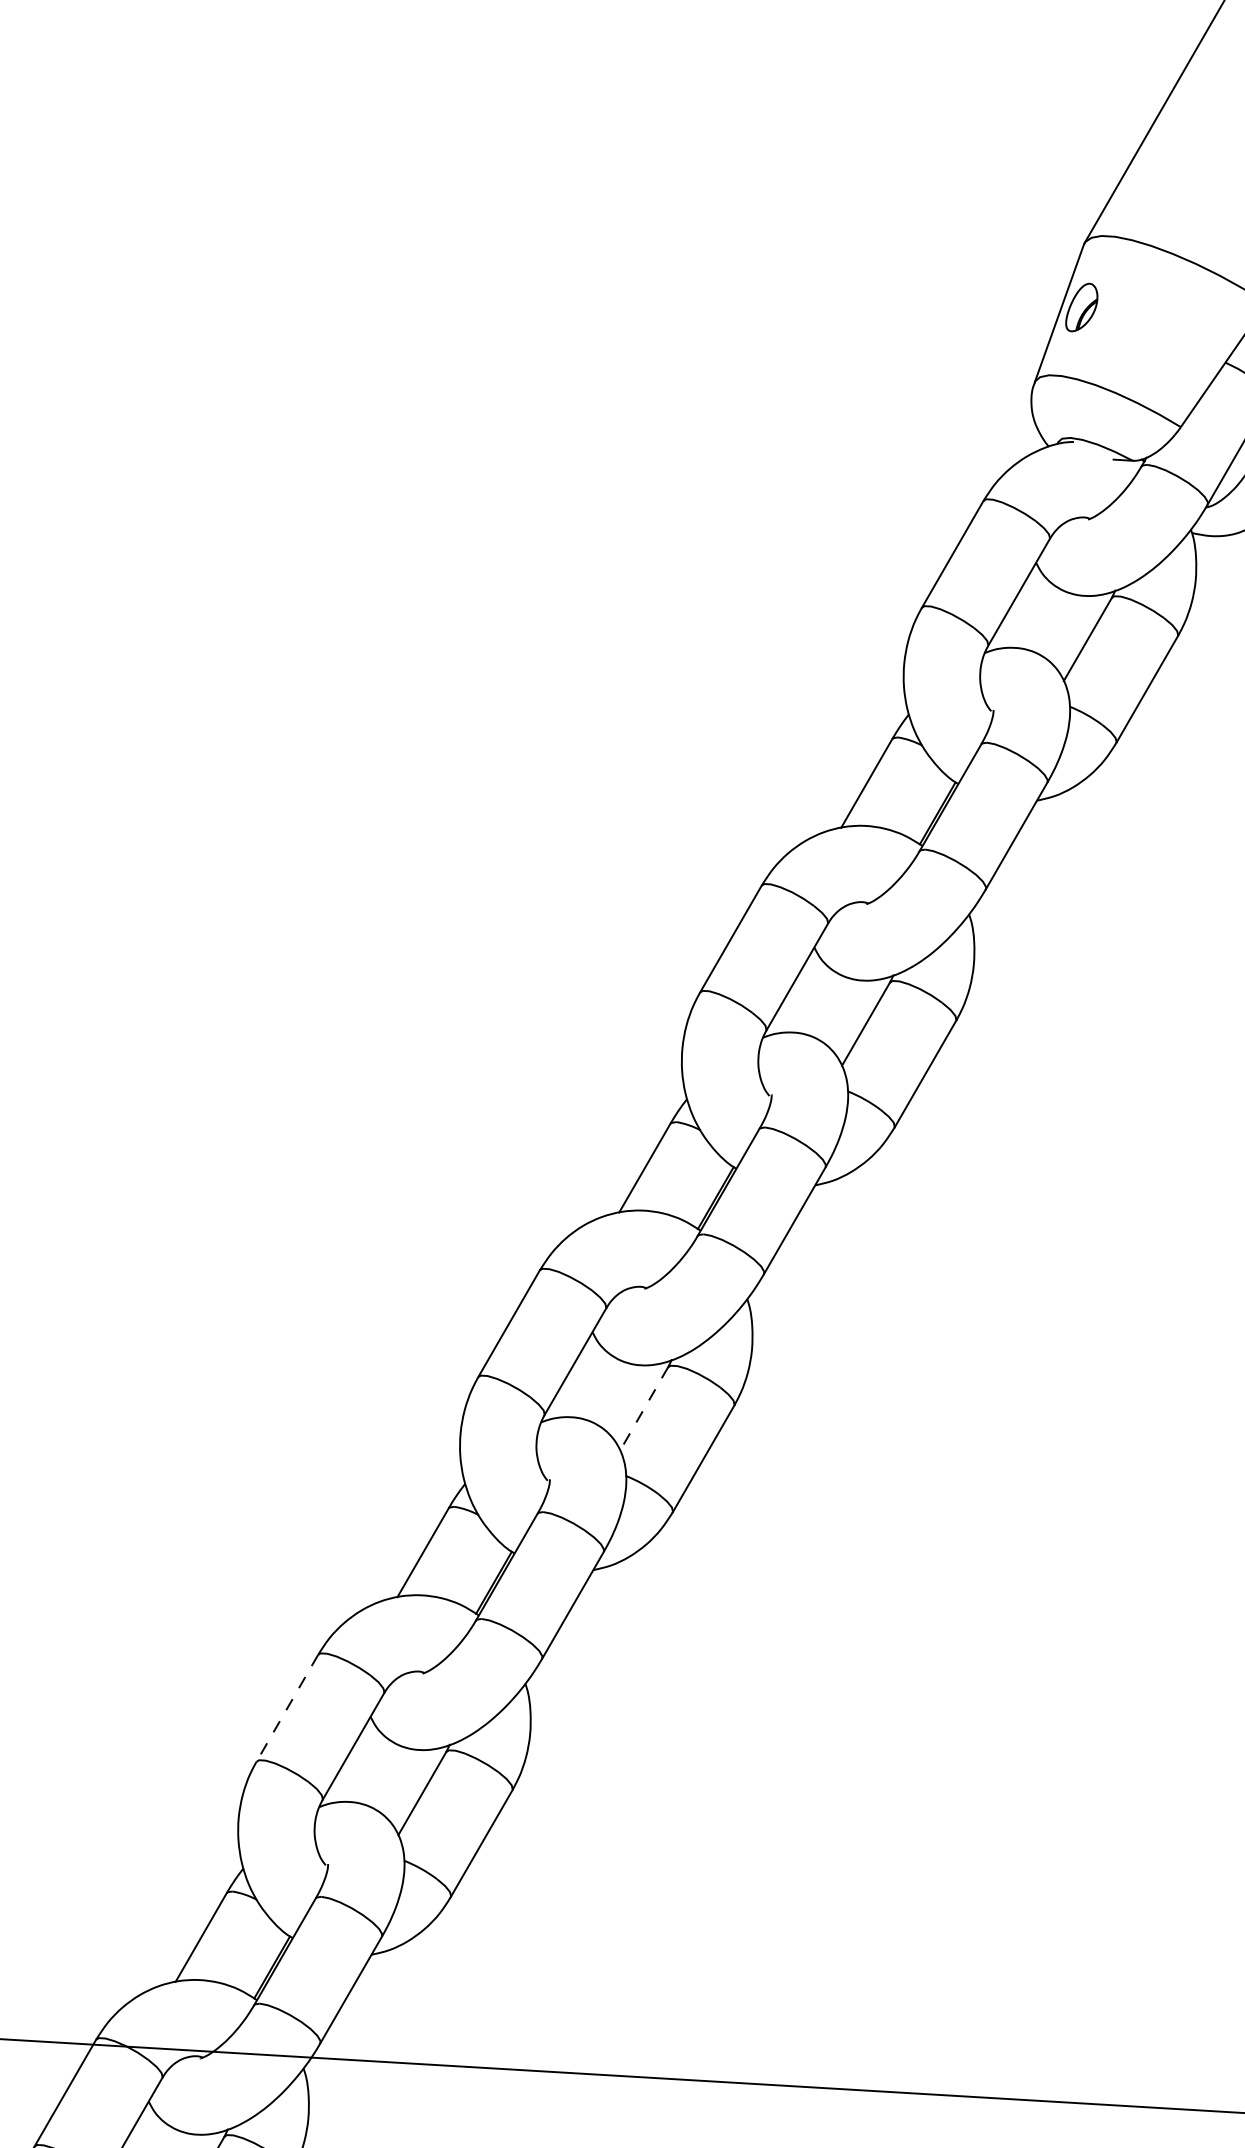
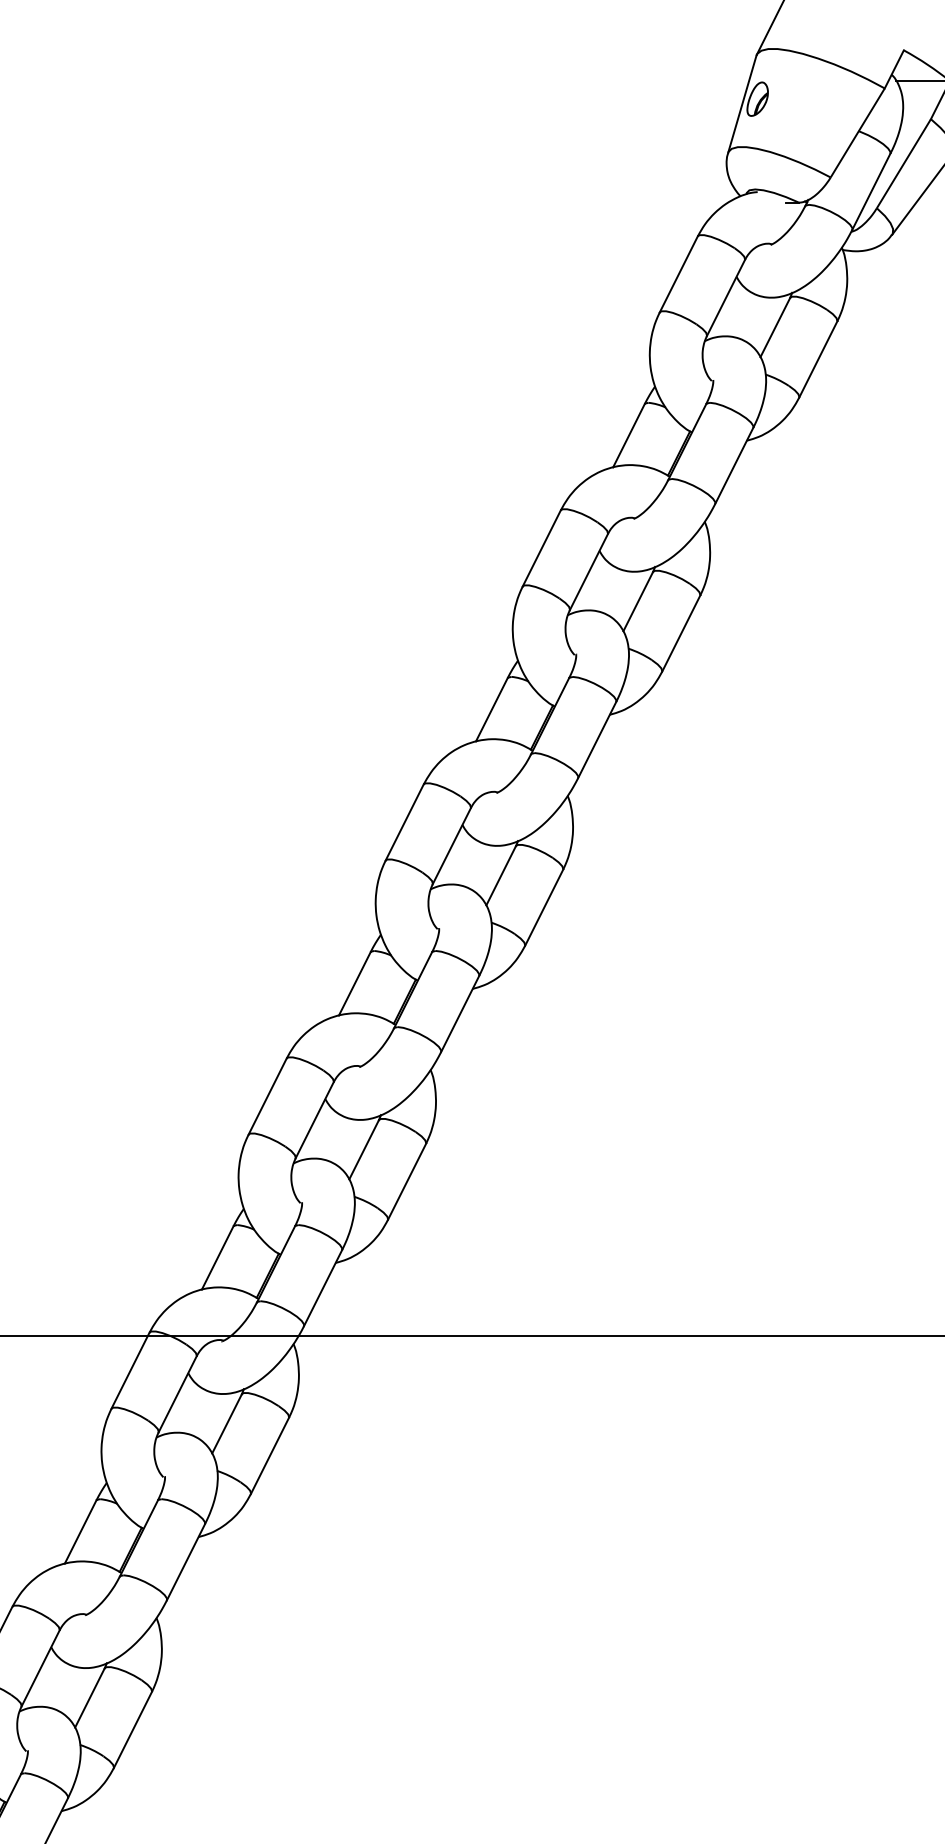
line: (643, 1409) -> (500, 876), dashed -> solid
line: (287, 1708) -> (267, 1096), dashed -> solid

